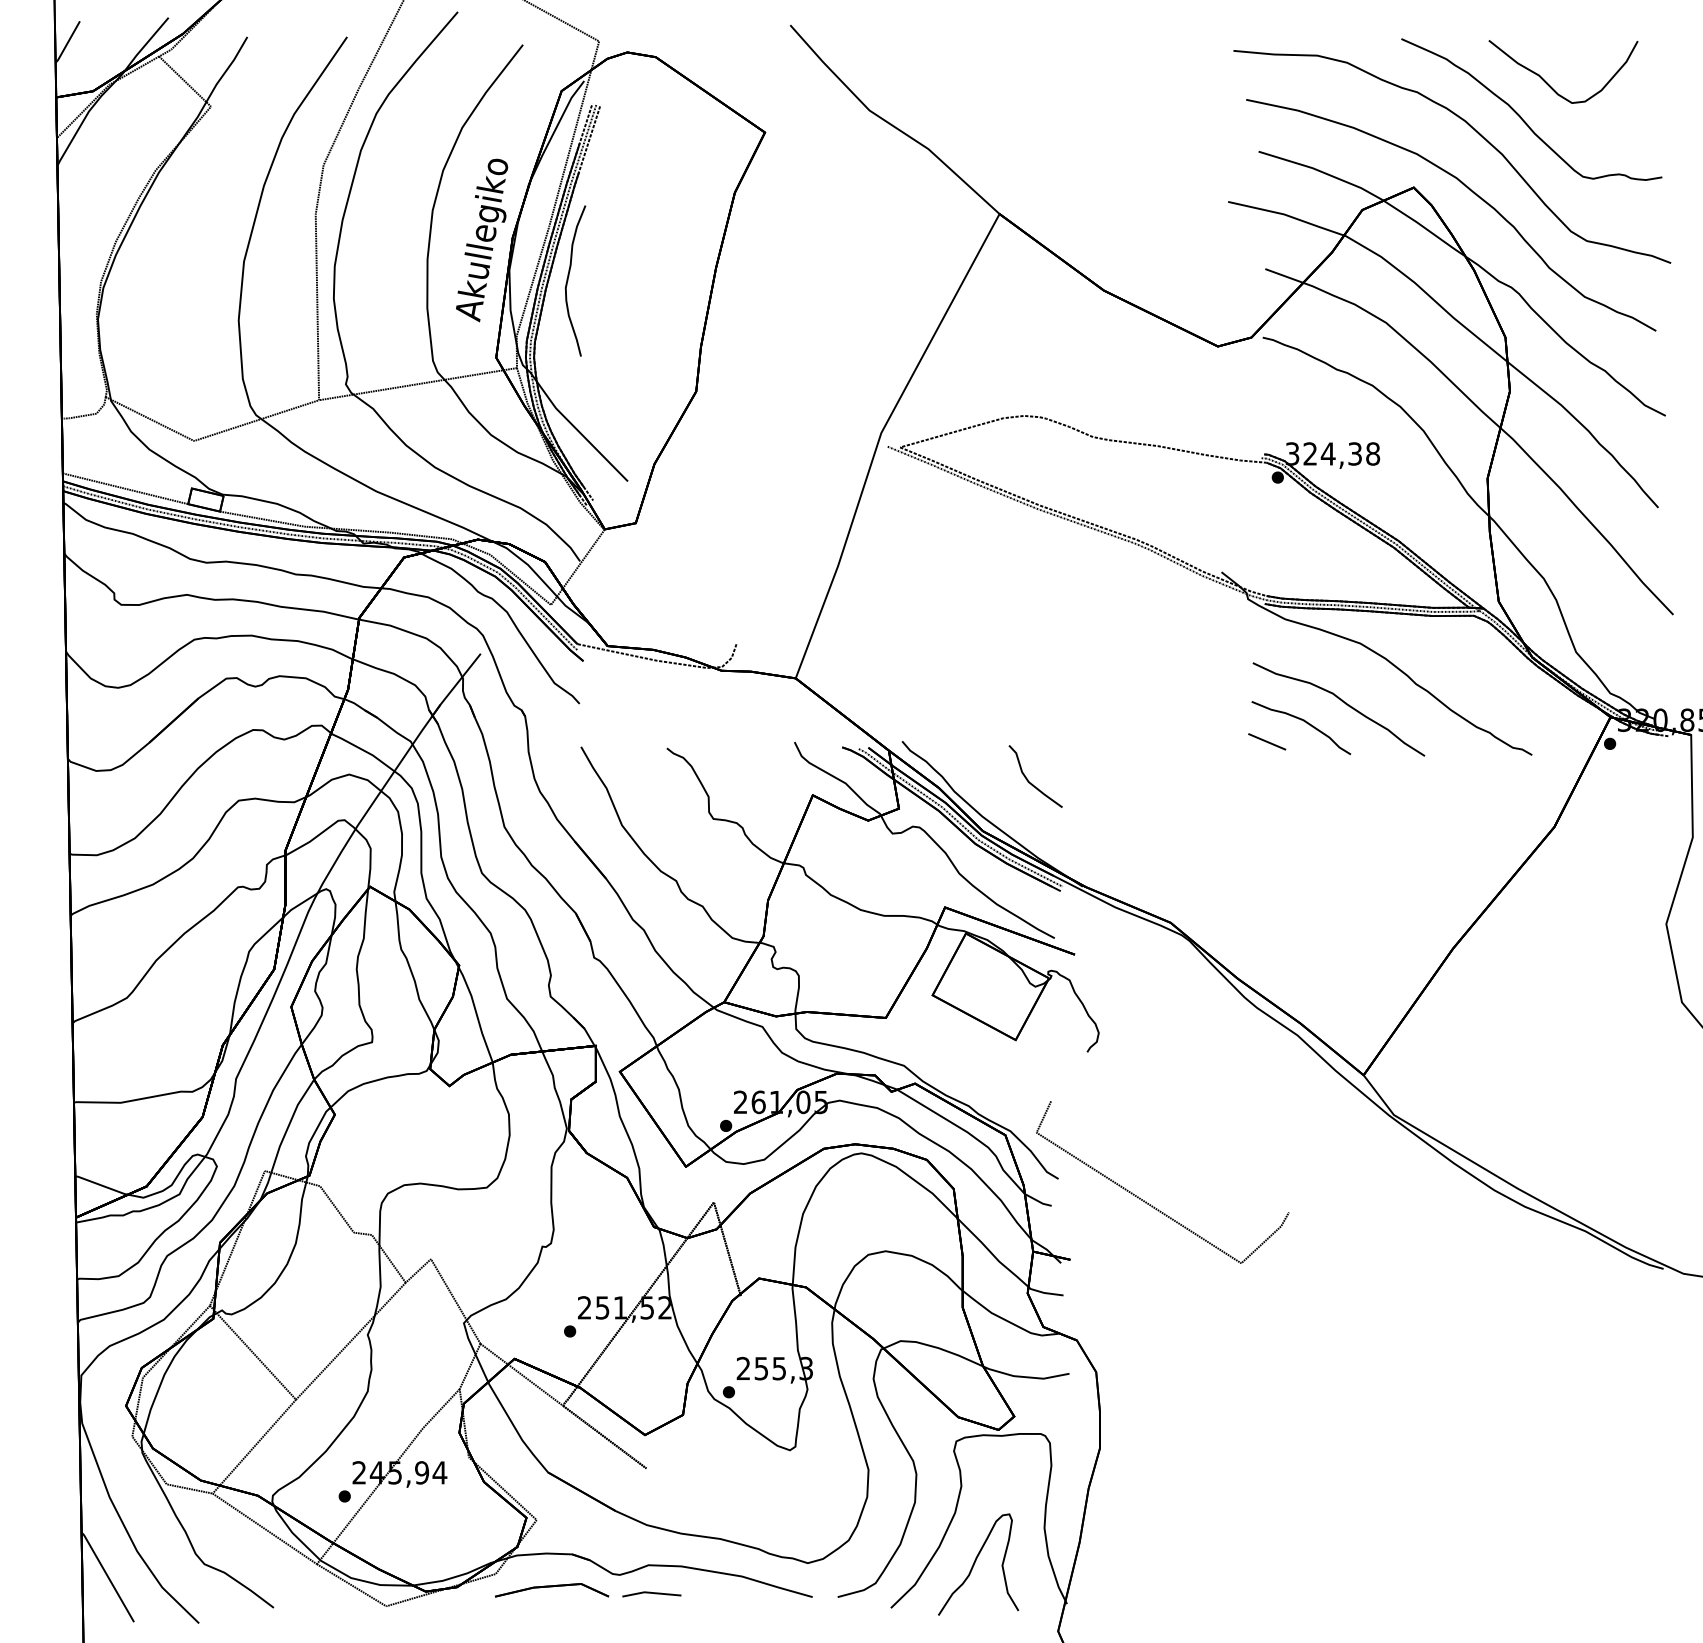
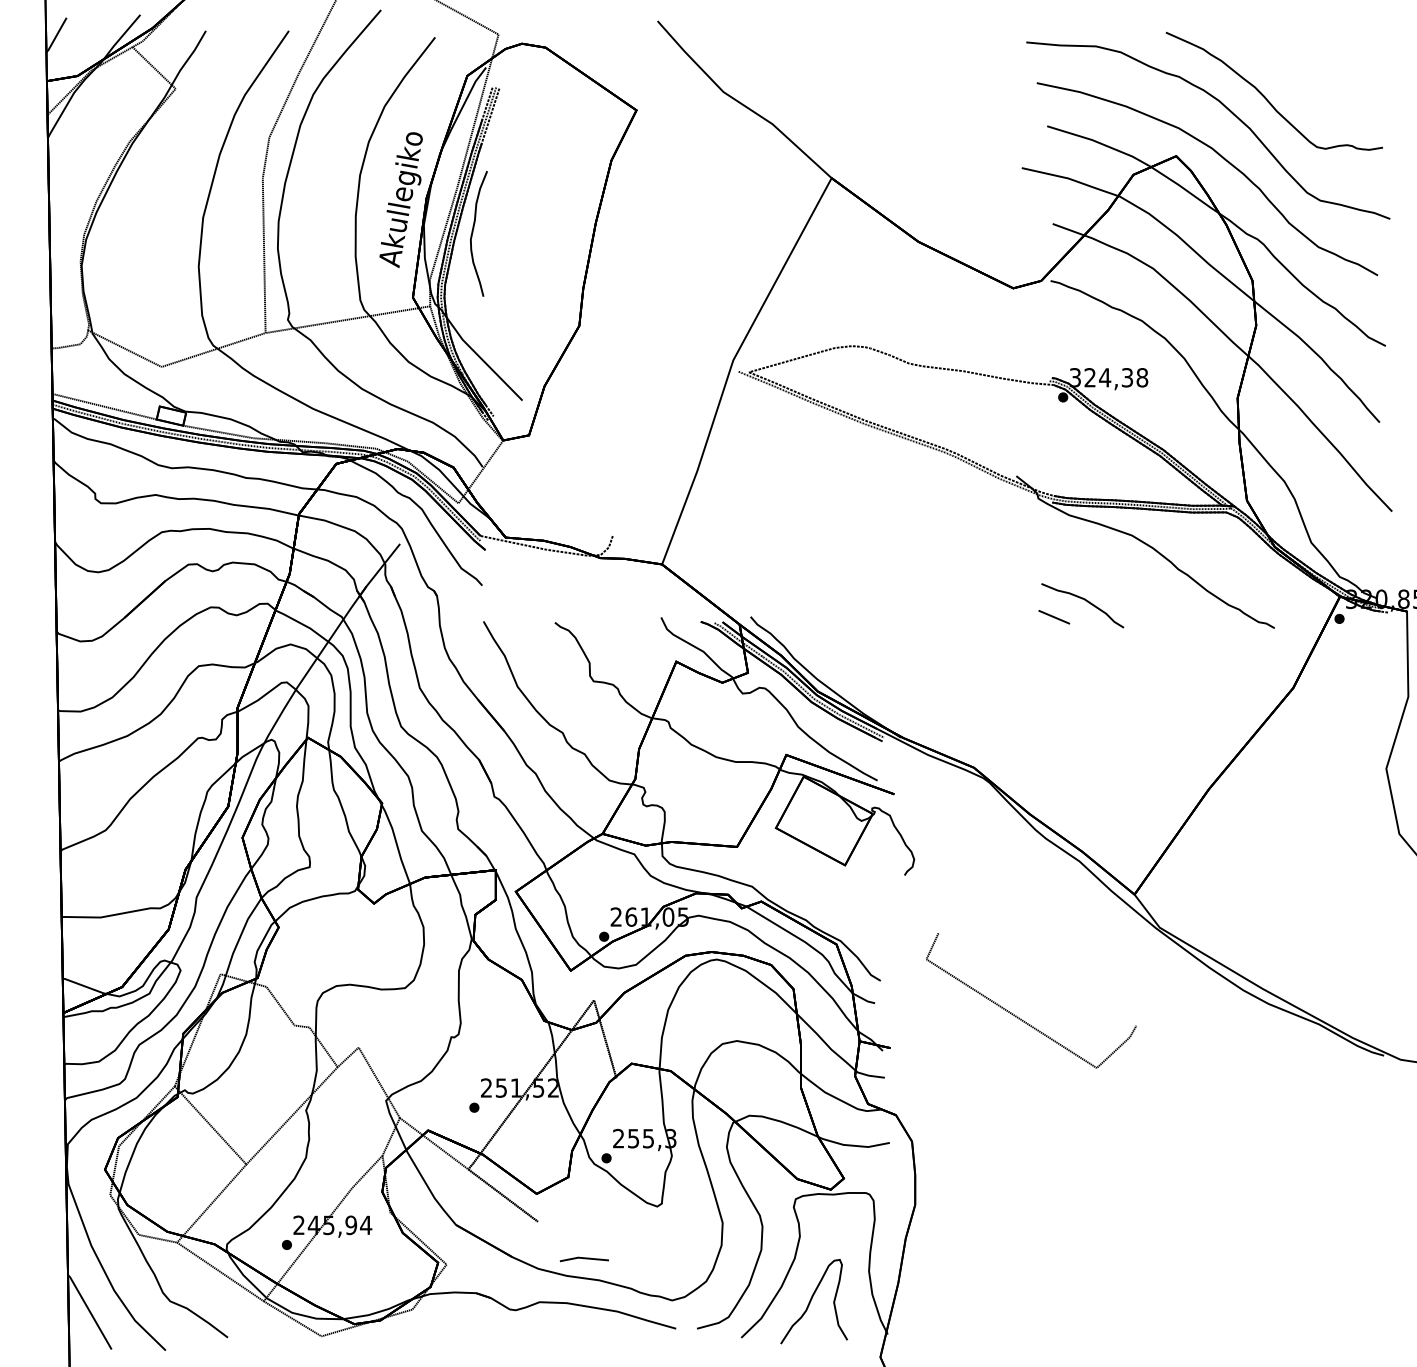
curve: (1549, 84) -> (1289, 70), removed
curve: (1344, 703) -> (1118, 585), removed
curve: (1029, 780) -> (856, 649), removed
curve: (1150, 1203) -> (1021, 1018), moved
part: (550, 1589) -> (458, 1322), removed
line: (650, 1593) -> (583, 1258), moved

